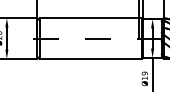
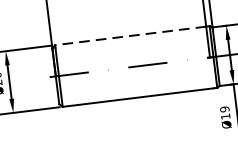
line: (89, 18) -> (130, 36), solid -> dashed

